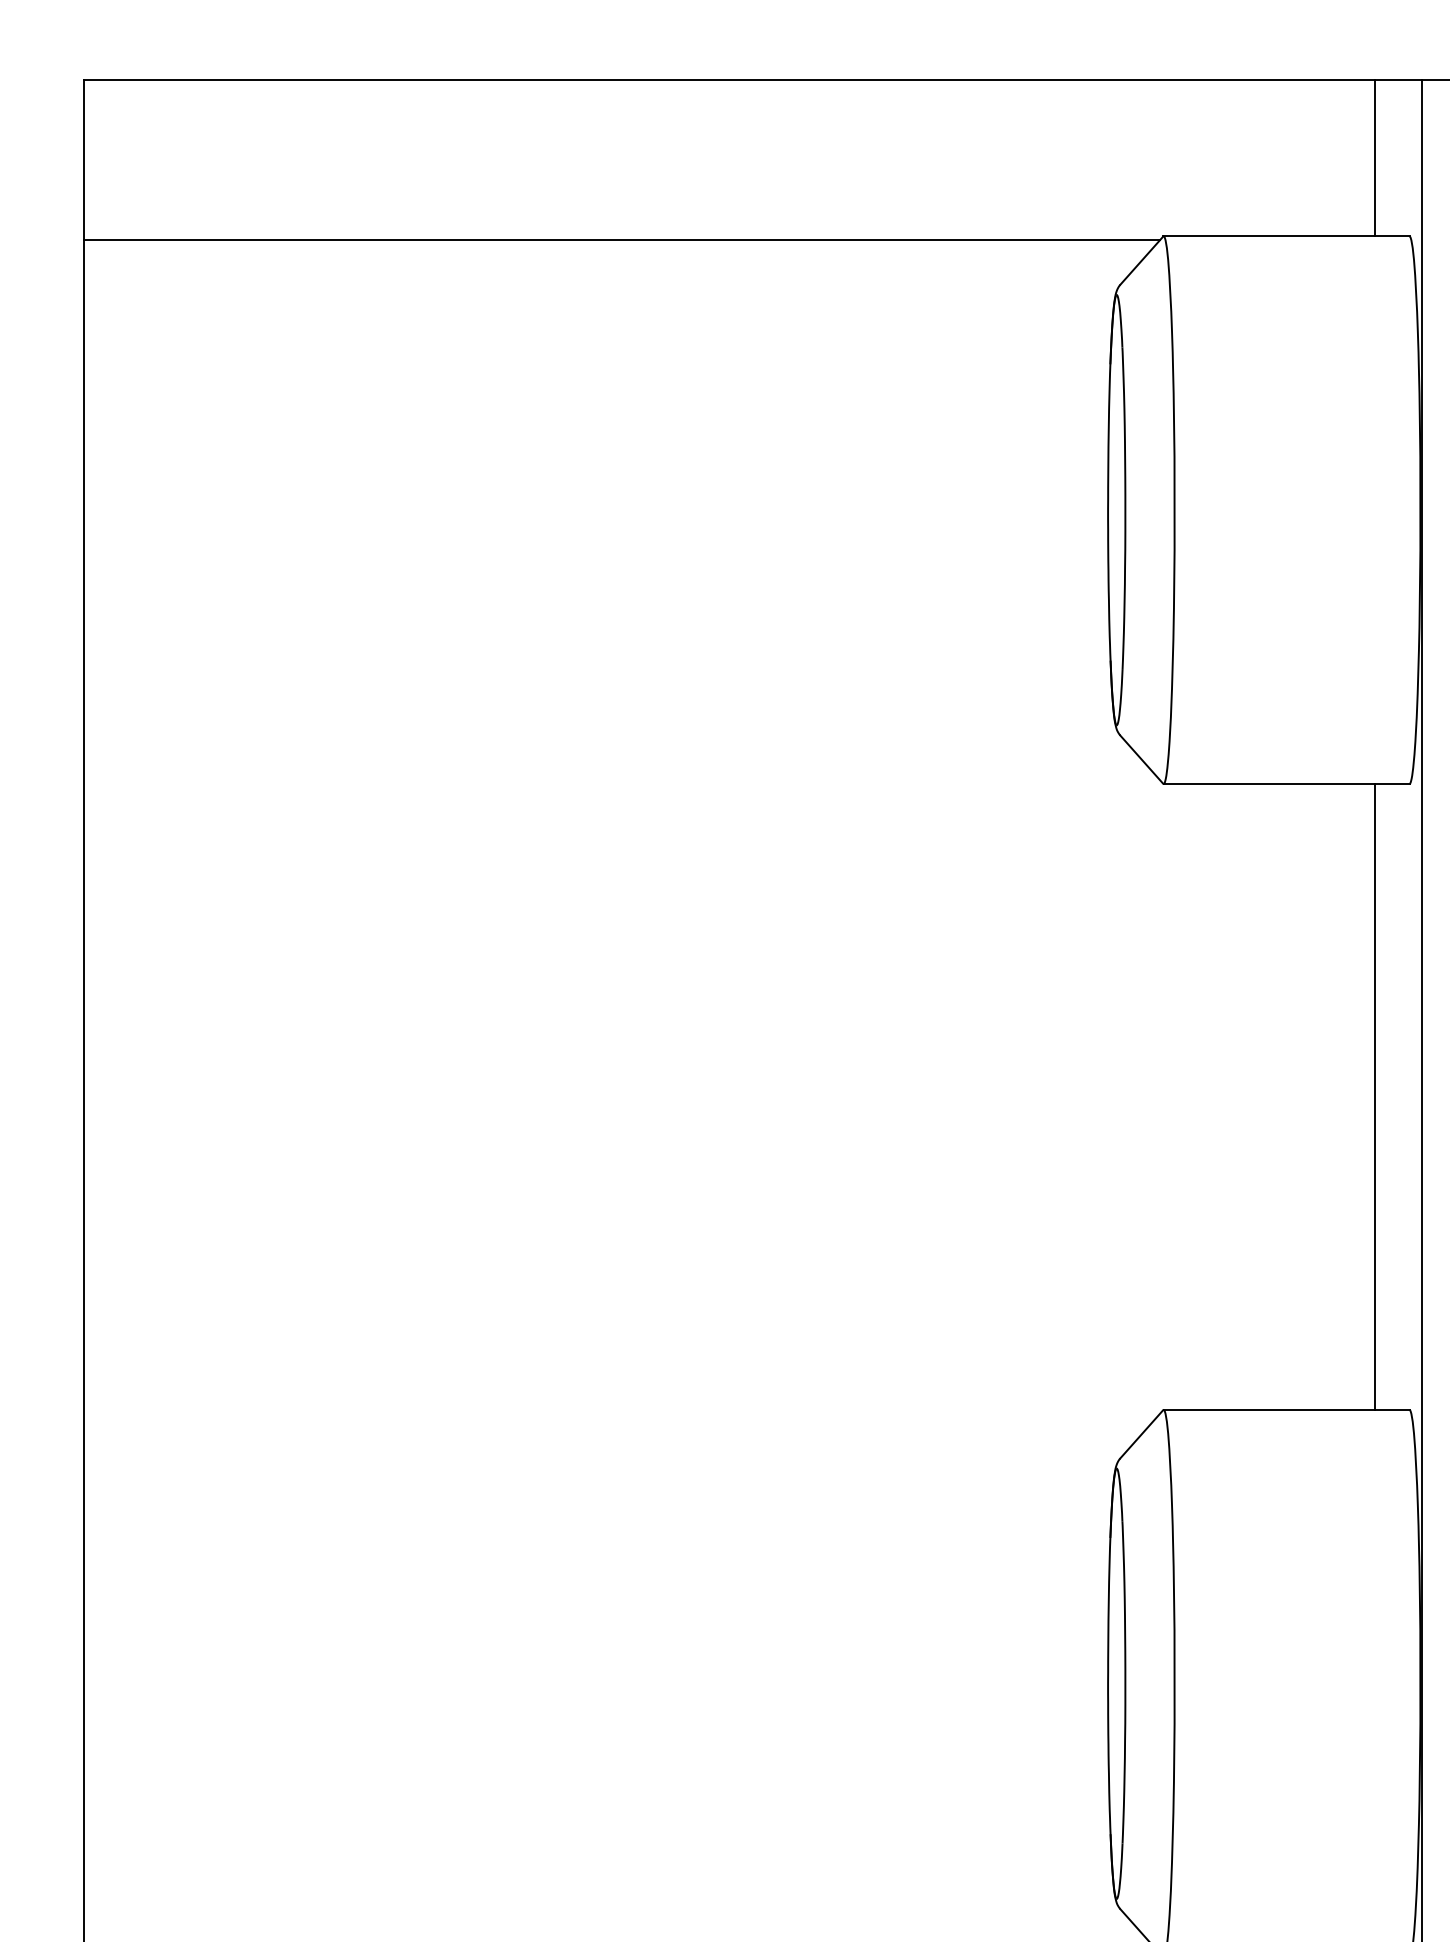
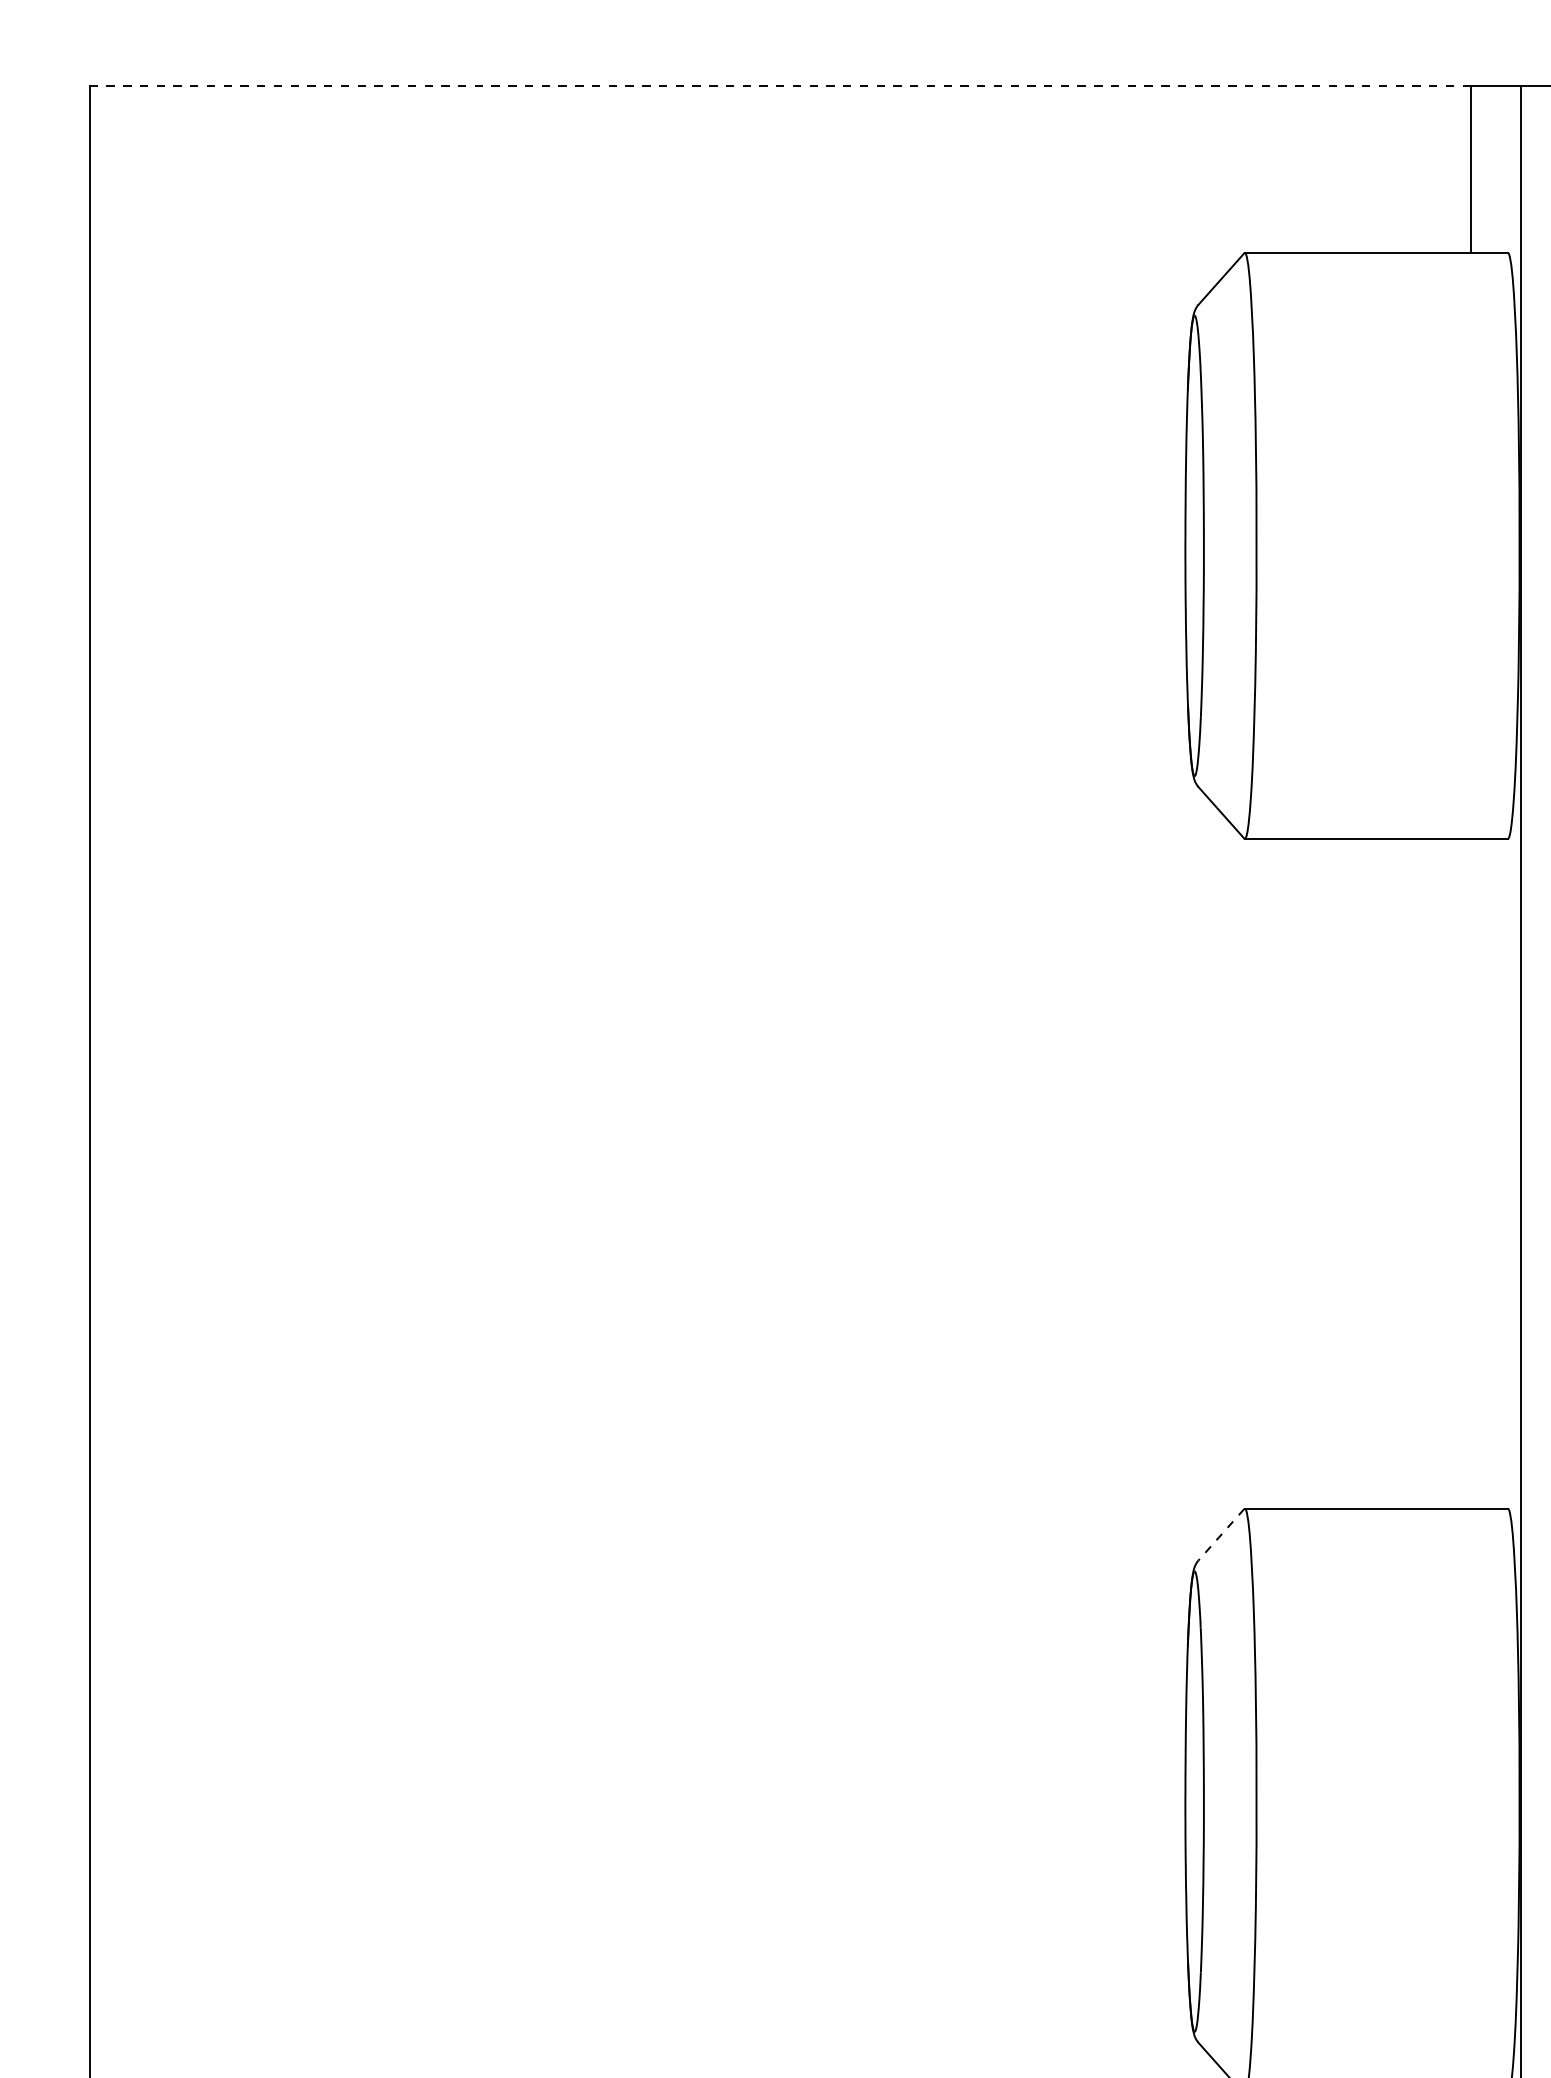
line: (729, 79) -> (780, 85), solid -> dashed
line: (621, 240) -> (664, 257), removed
line: (1374, 1096) -> (1470, 1173), removed
line: (1141, 1434) -> (1221, 1534), solid -> dashed

